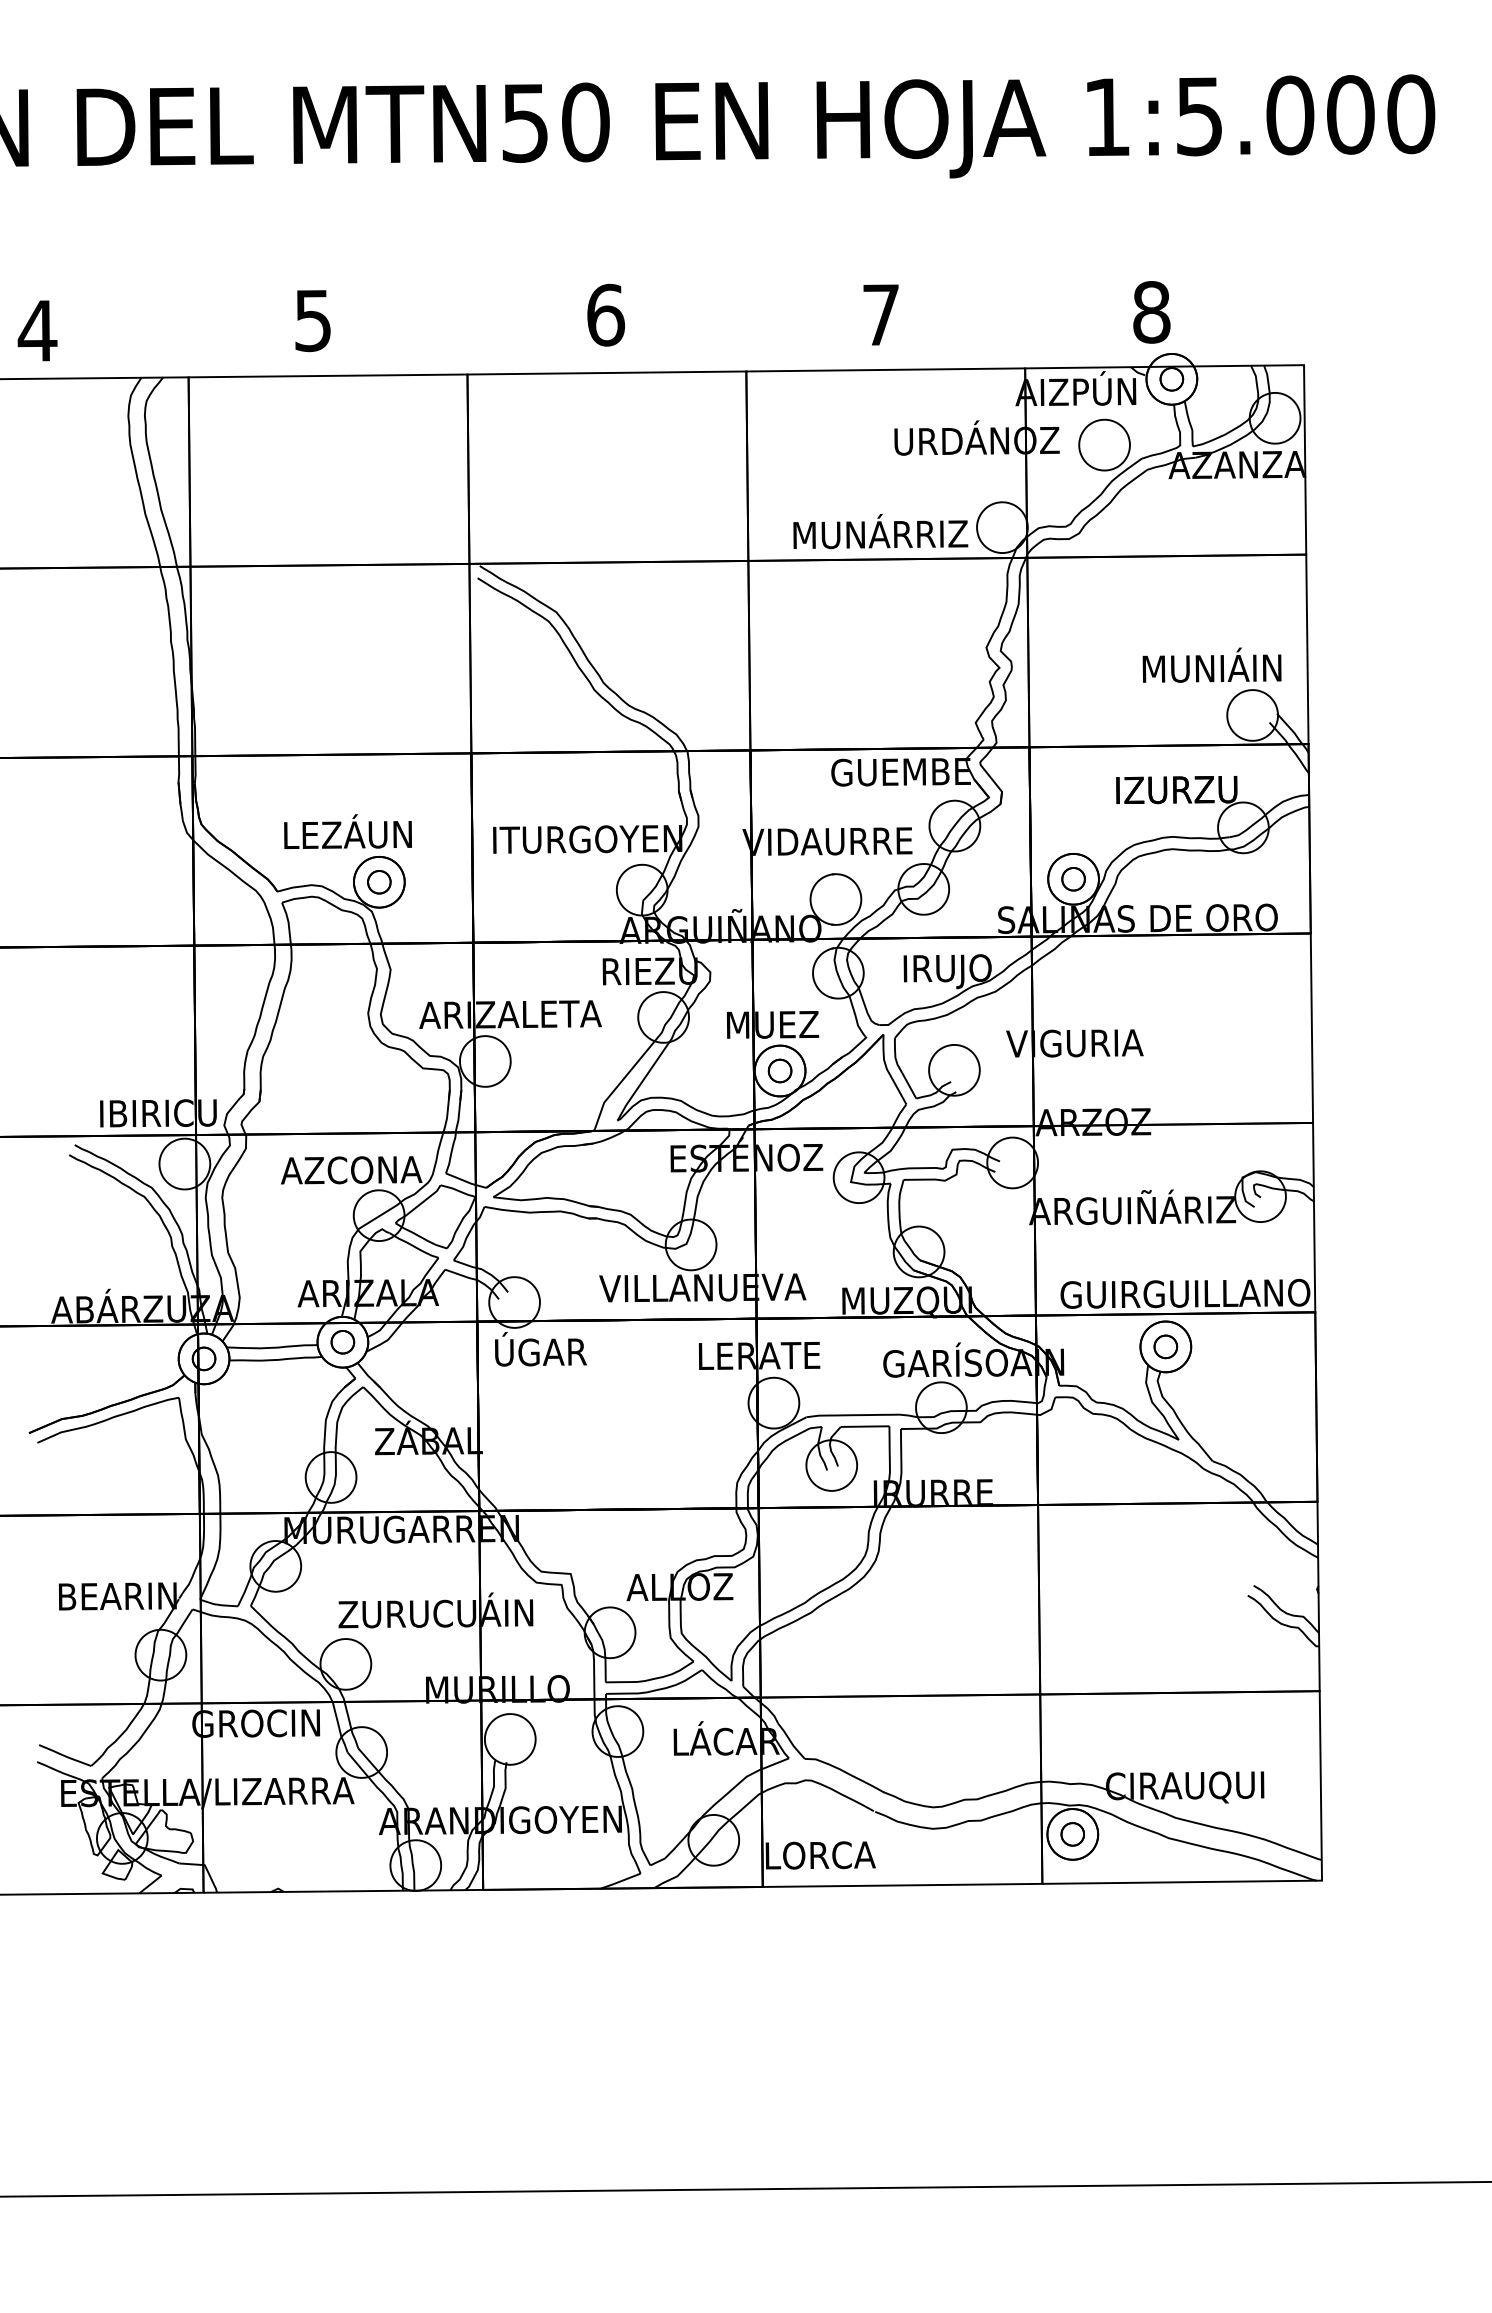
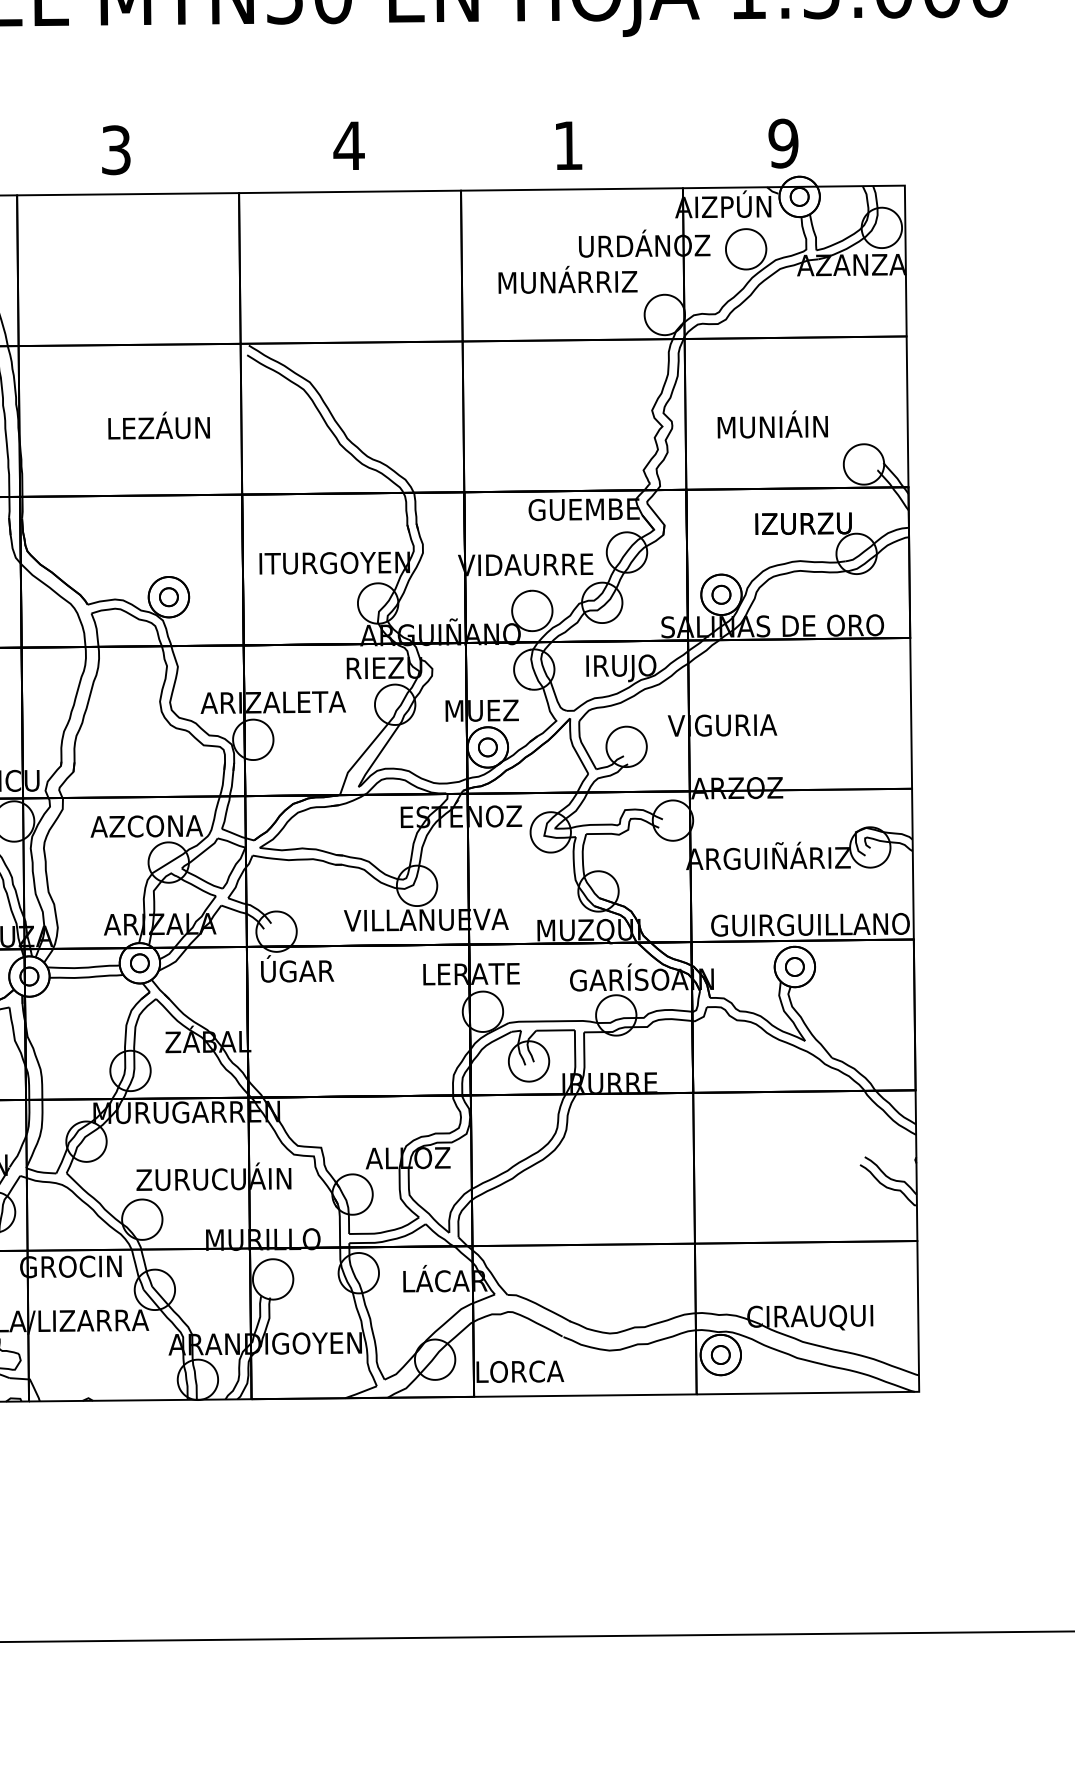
text: (1151, 312) -> (783, 143), 8 -> 9
text: (605, 314) -> (348, 145), 6 -> 4
text: (880, 314) -> (567, 145), 7 -> 1
text: (313, 320) -> (116, 150), 5 -> 3
text: (880, 531) -> (567, 279), moved
text: (1211, 664) -> (772, 423), moved
text: (347, 831) -> (158, 425), moved

